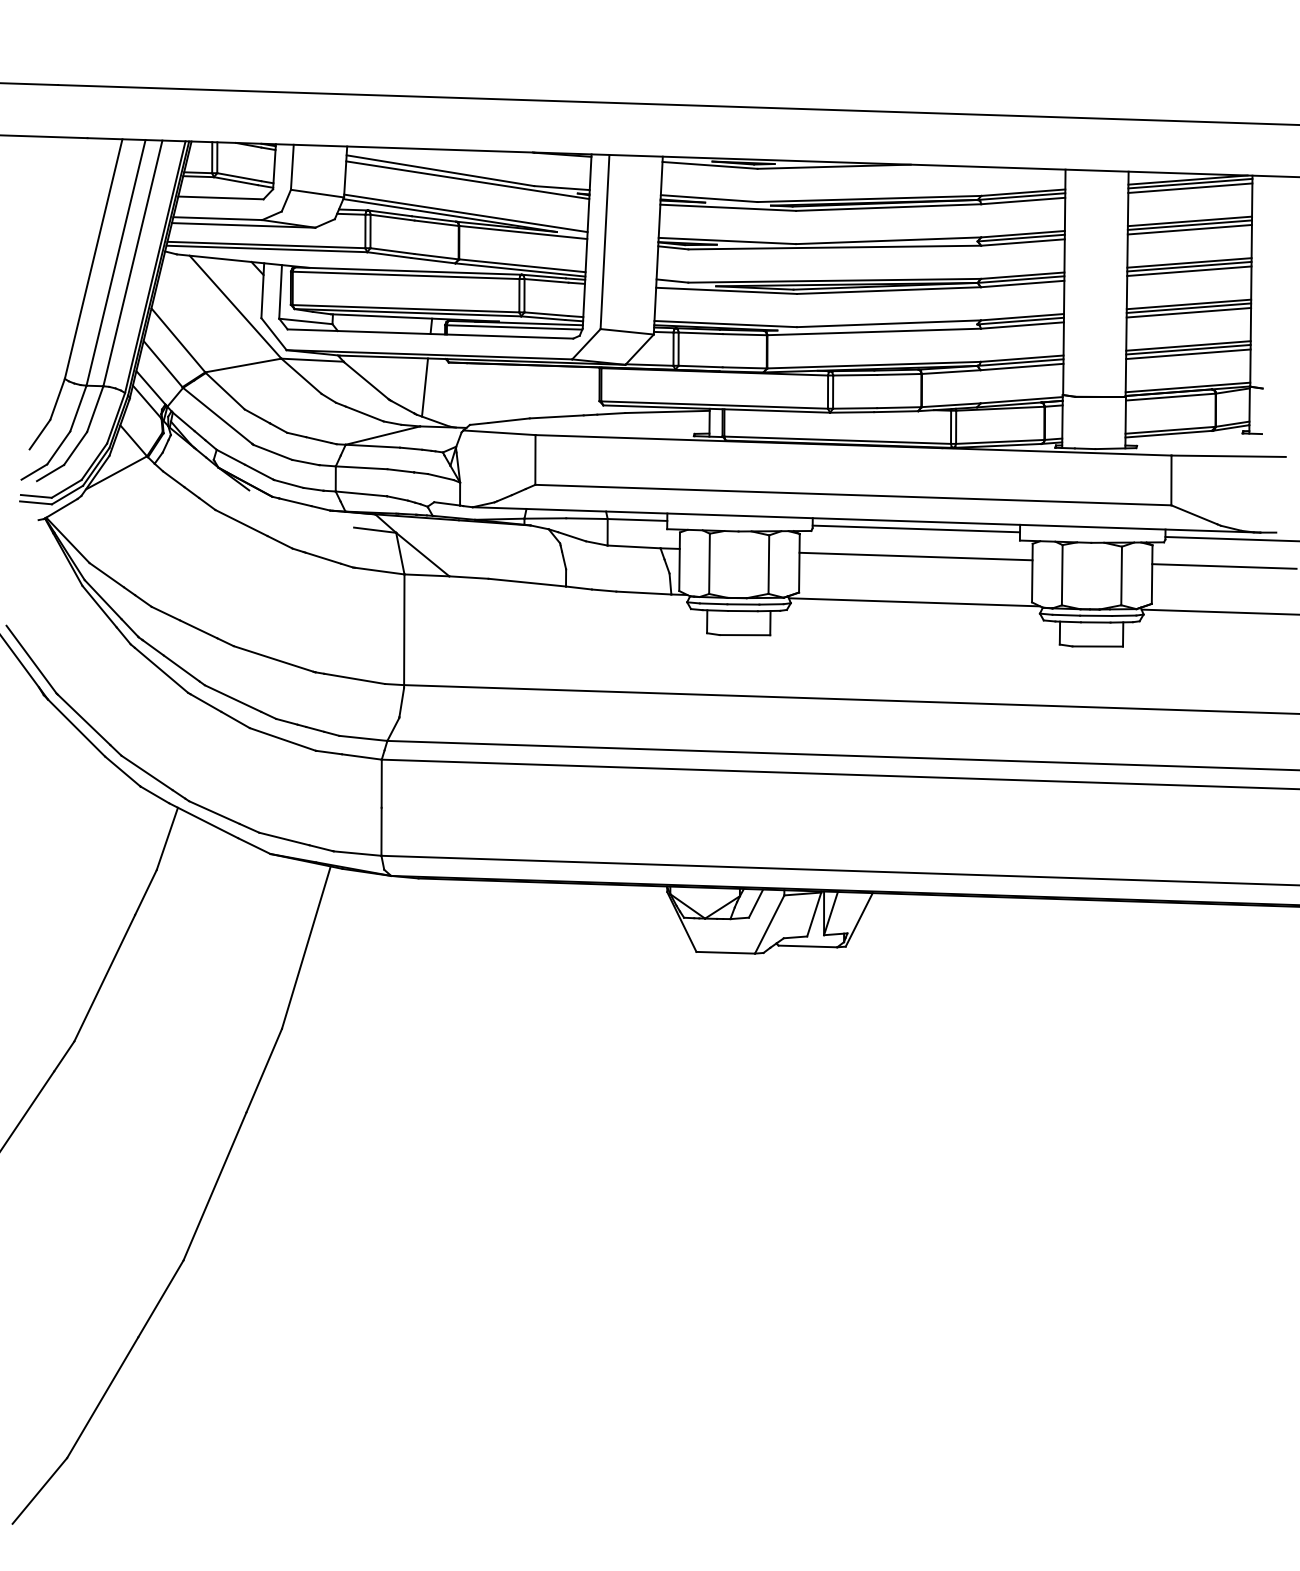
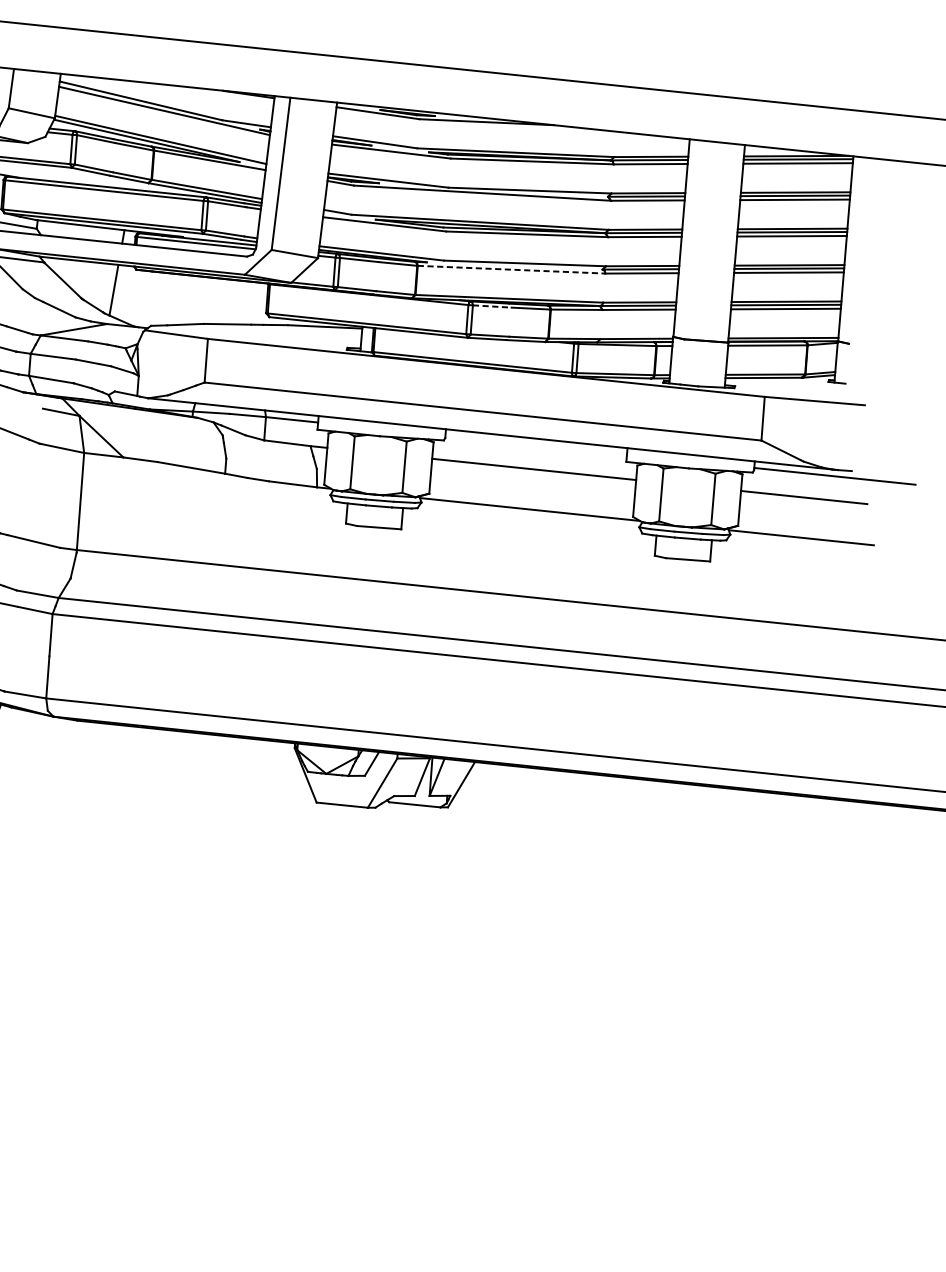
line: (874, 331) -> (511, 269), solid -> dashed
line: (855, 375) -> (492, 306), solid -> dashed
line: (916, 528) -> (536, 444), removed

